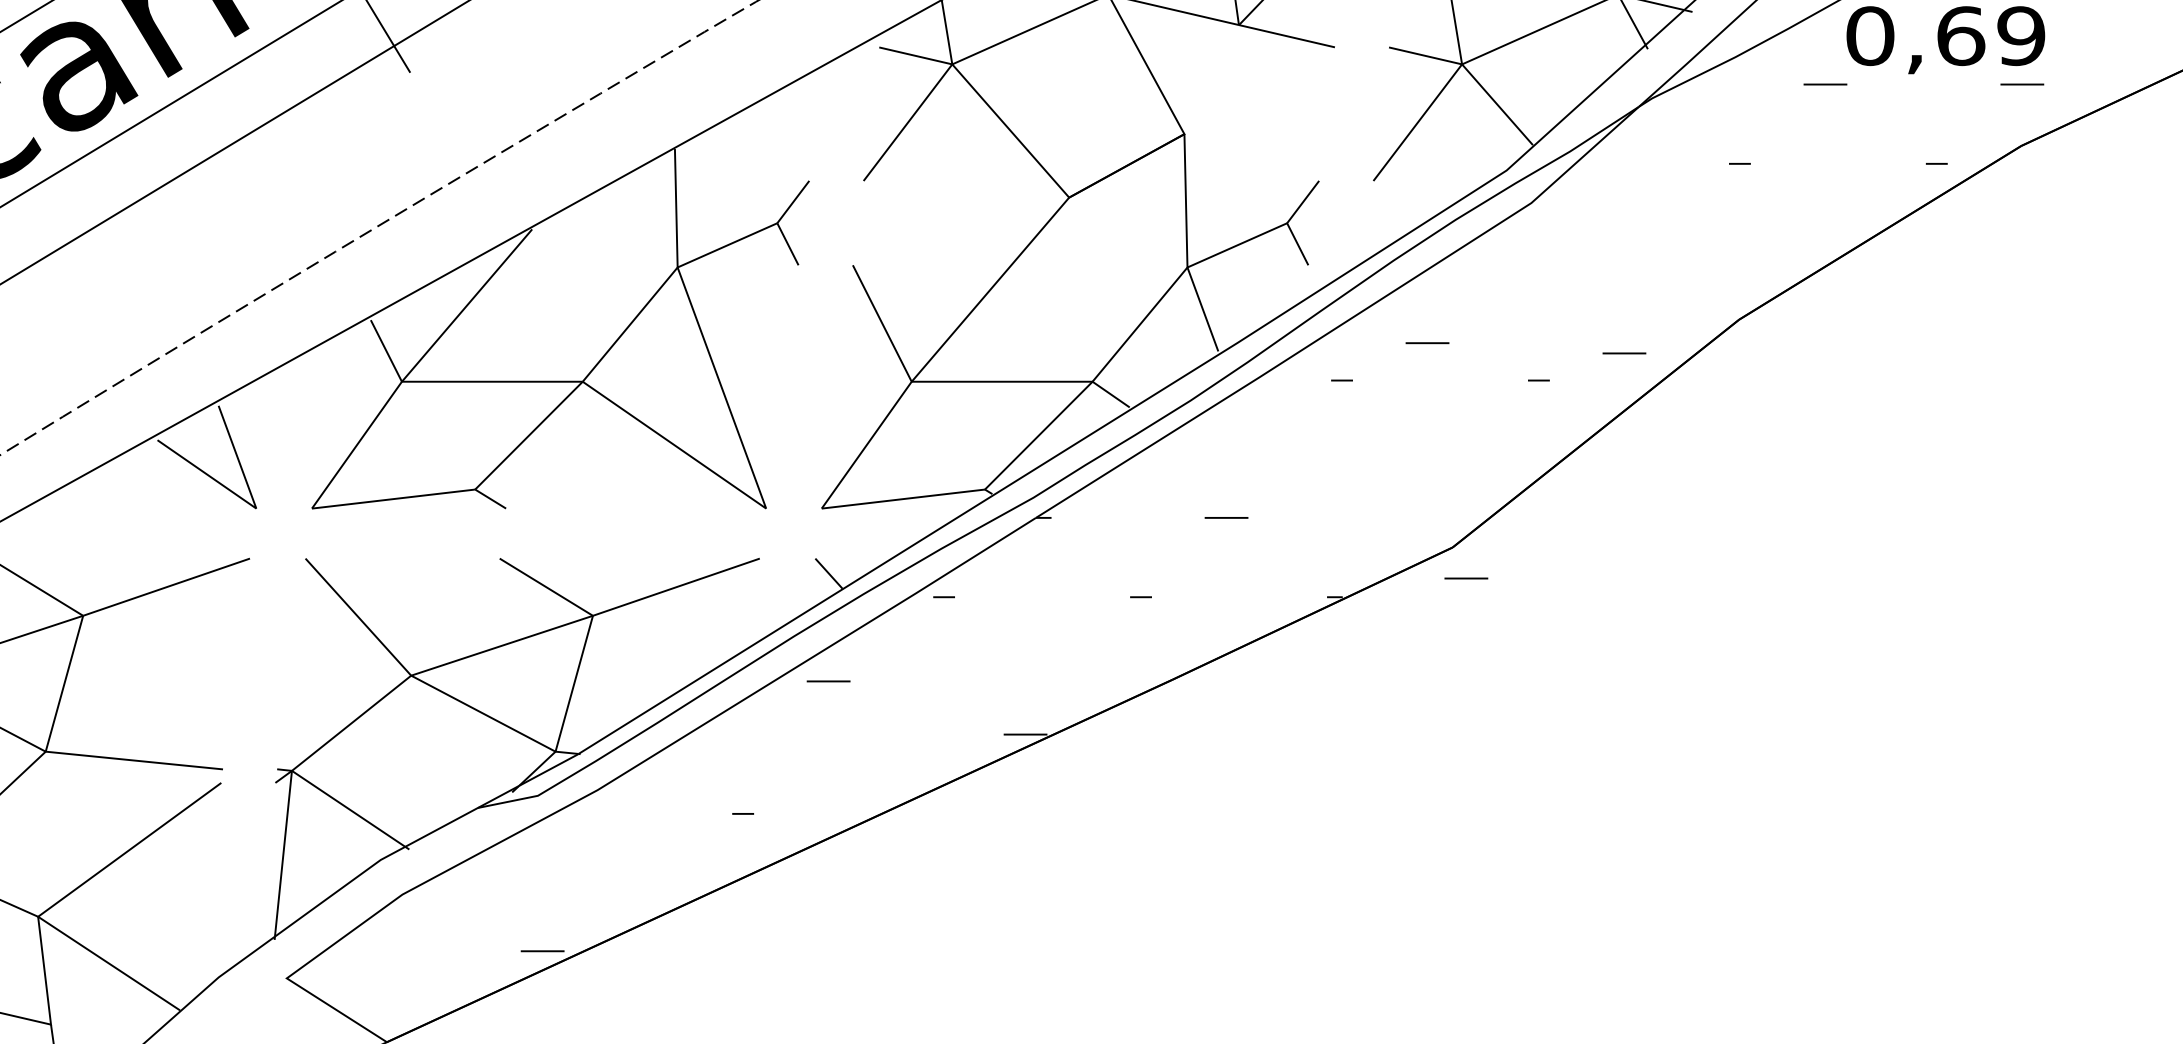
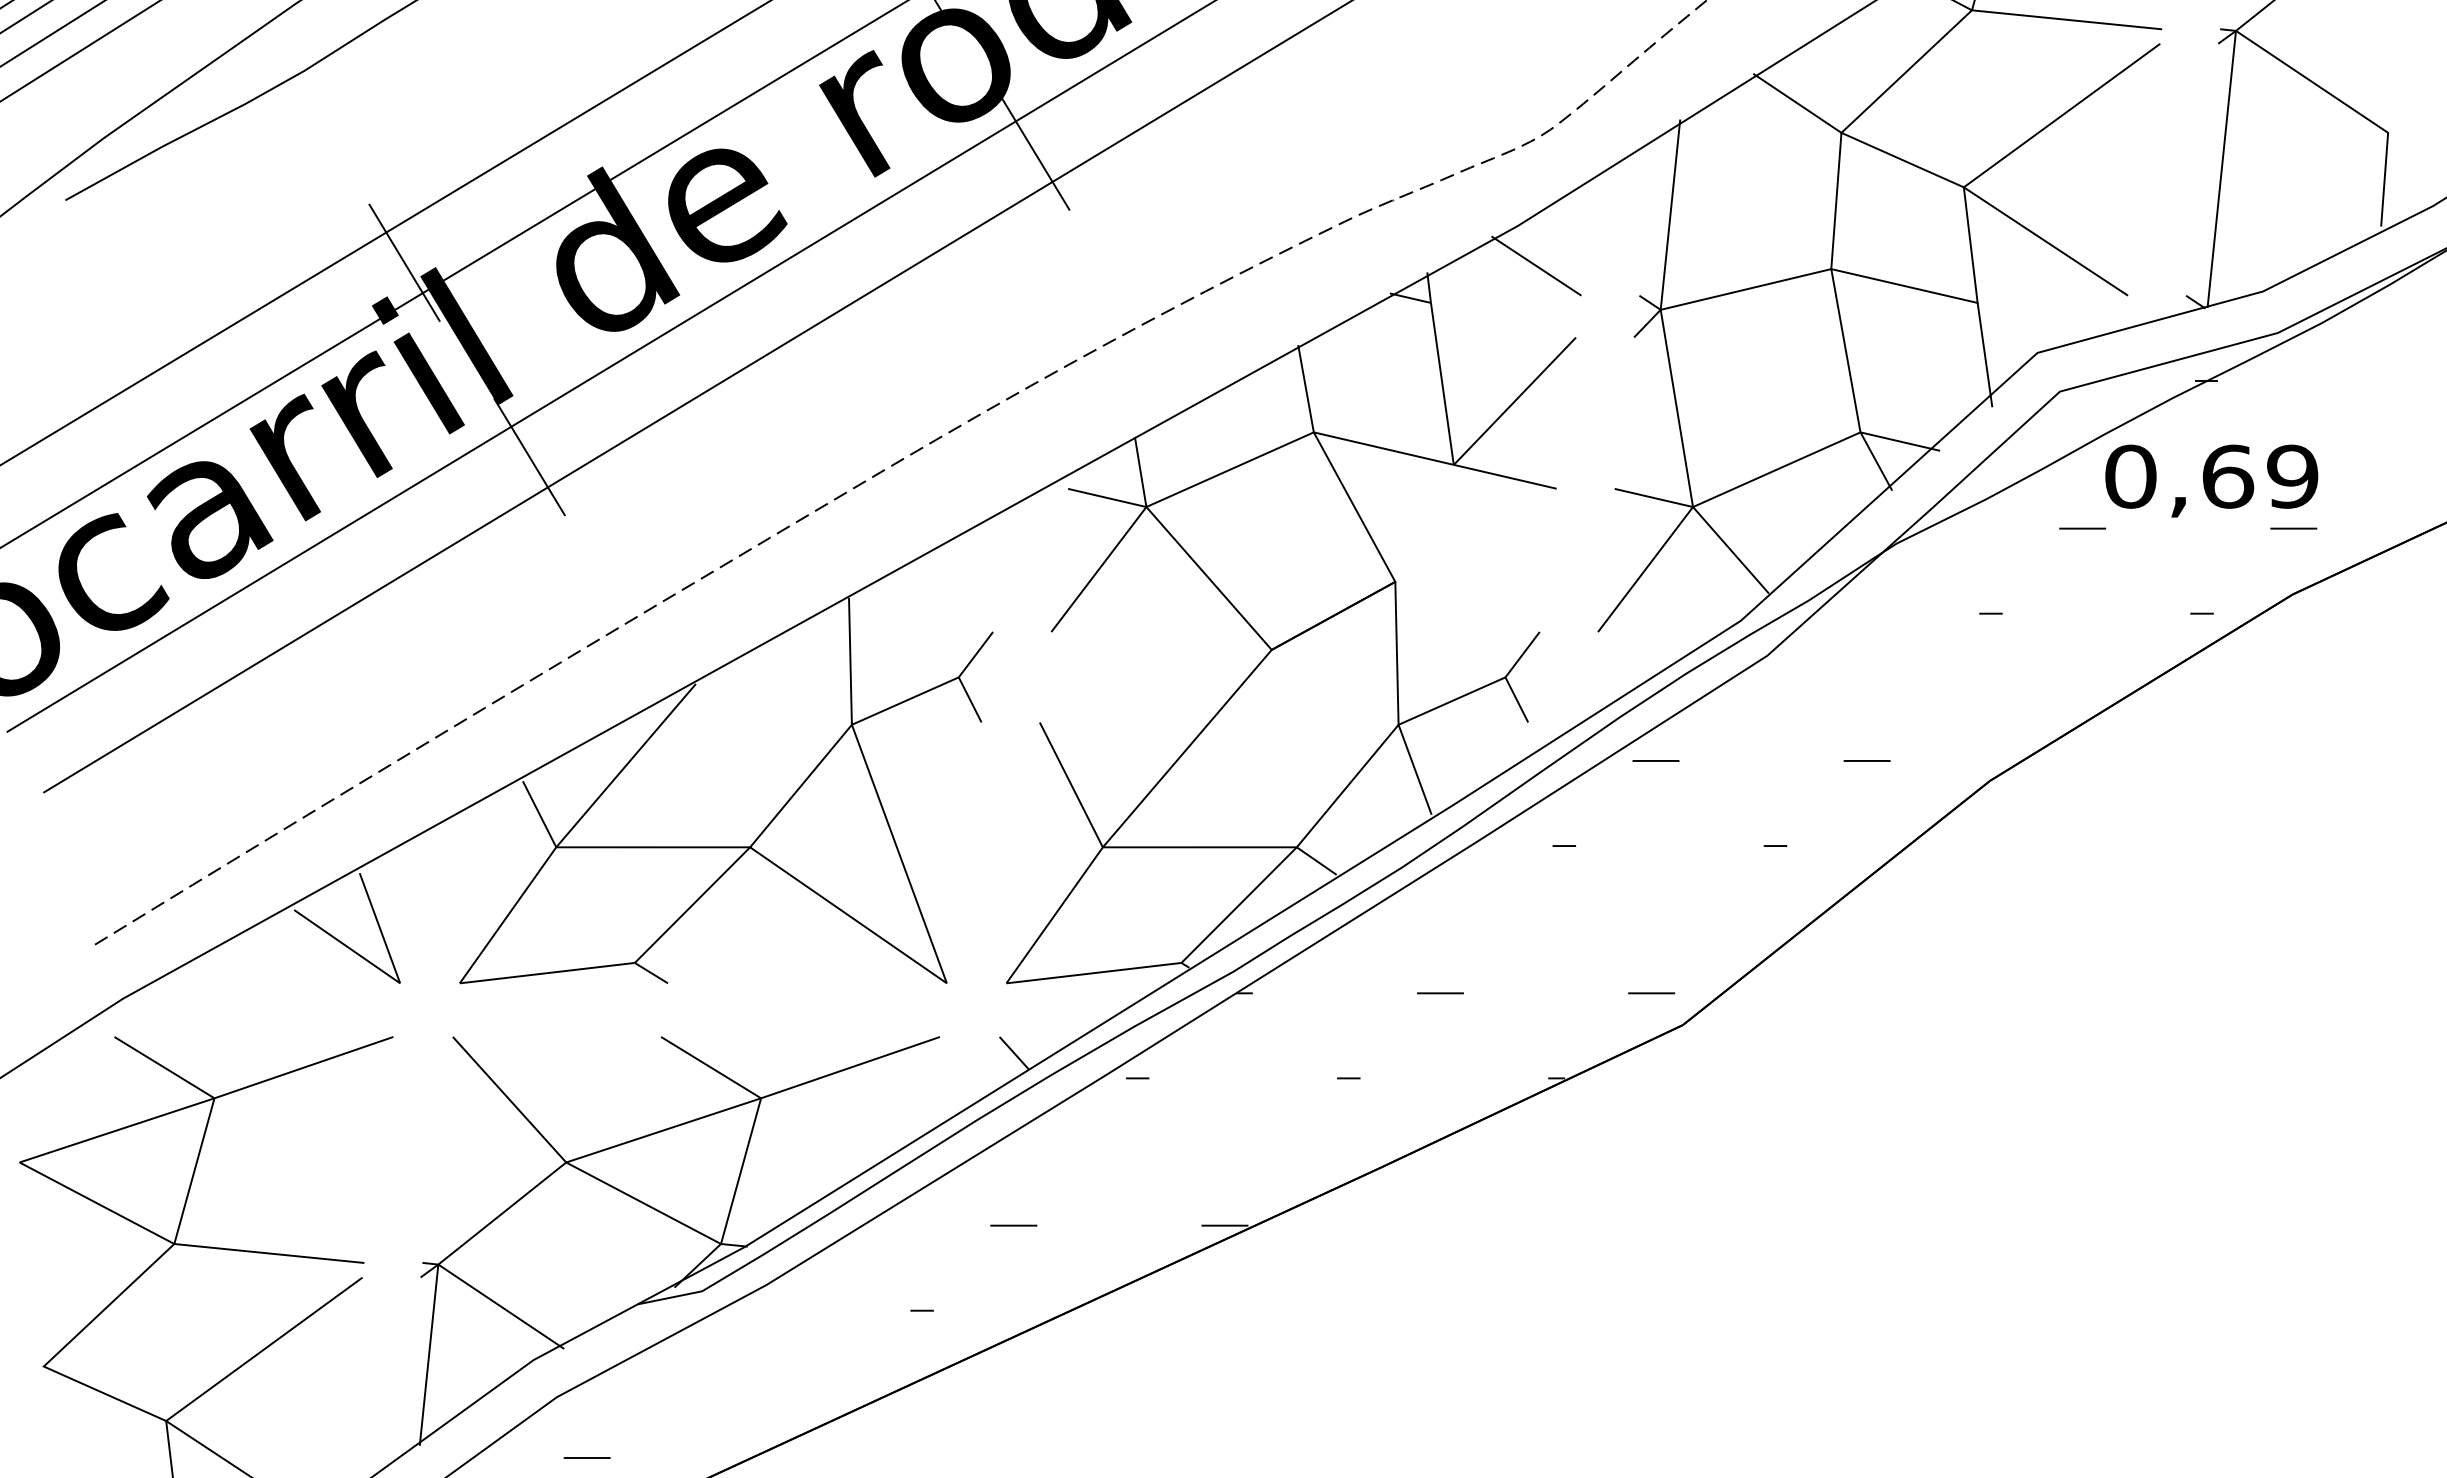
line: (1427, 342) -> (1655, 760), moved
line: (1623, 352) -> (1866, 760), moved
line: (1466, 578) -> (1651, 993), moved
line: (828, 681) -> (1013, 1225), moved
line: (542, 950) -> (586, 1457), moved

